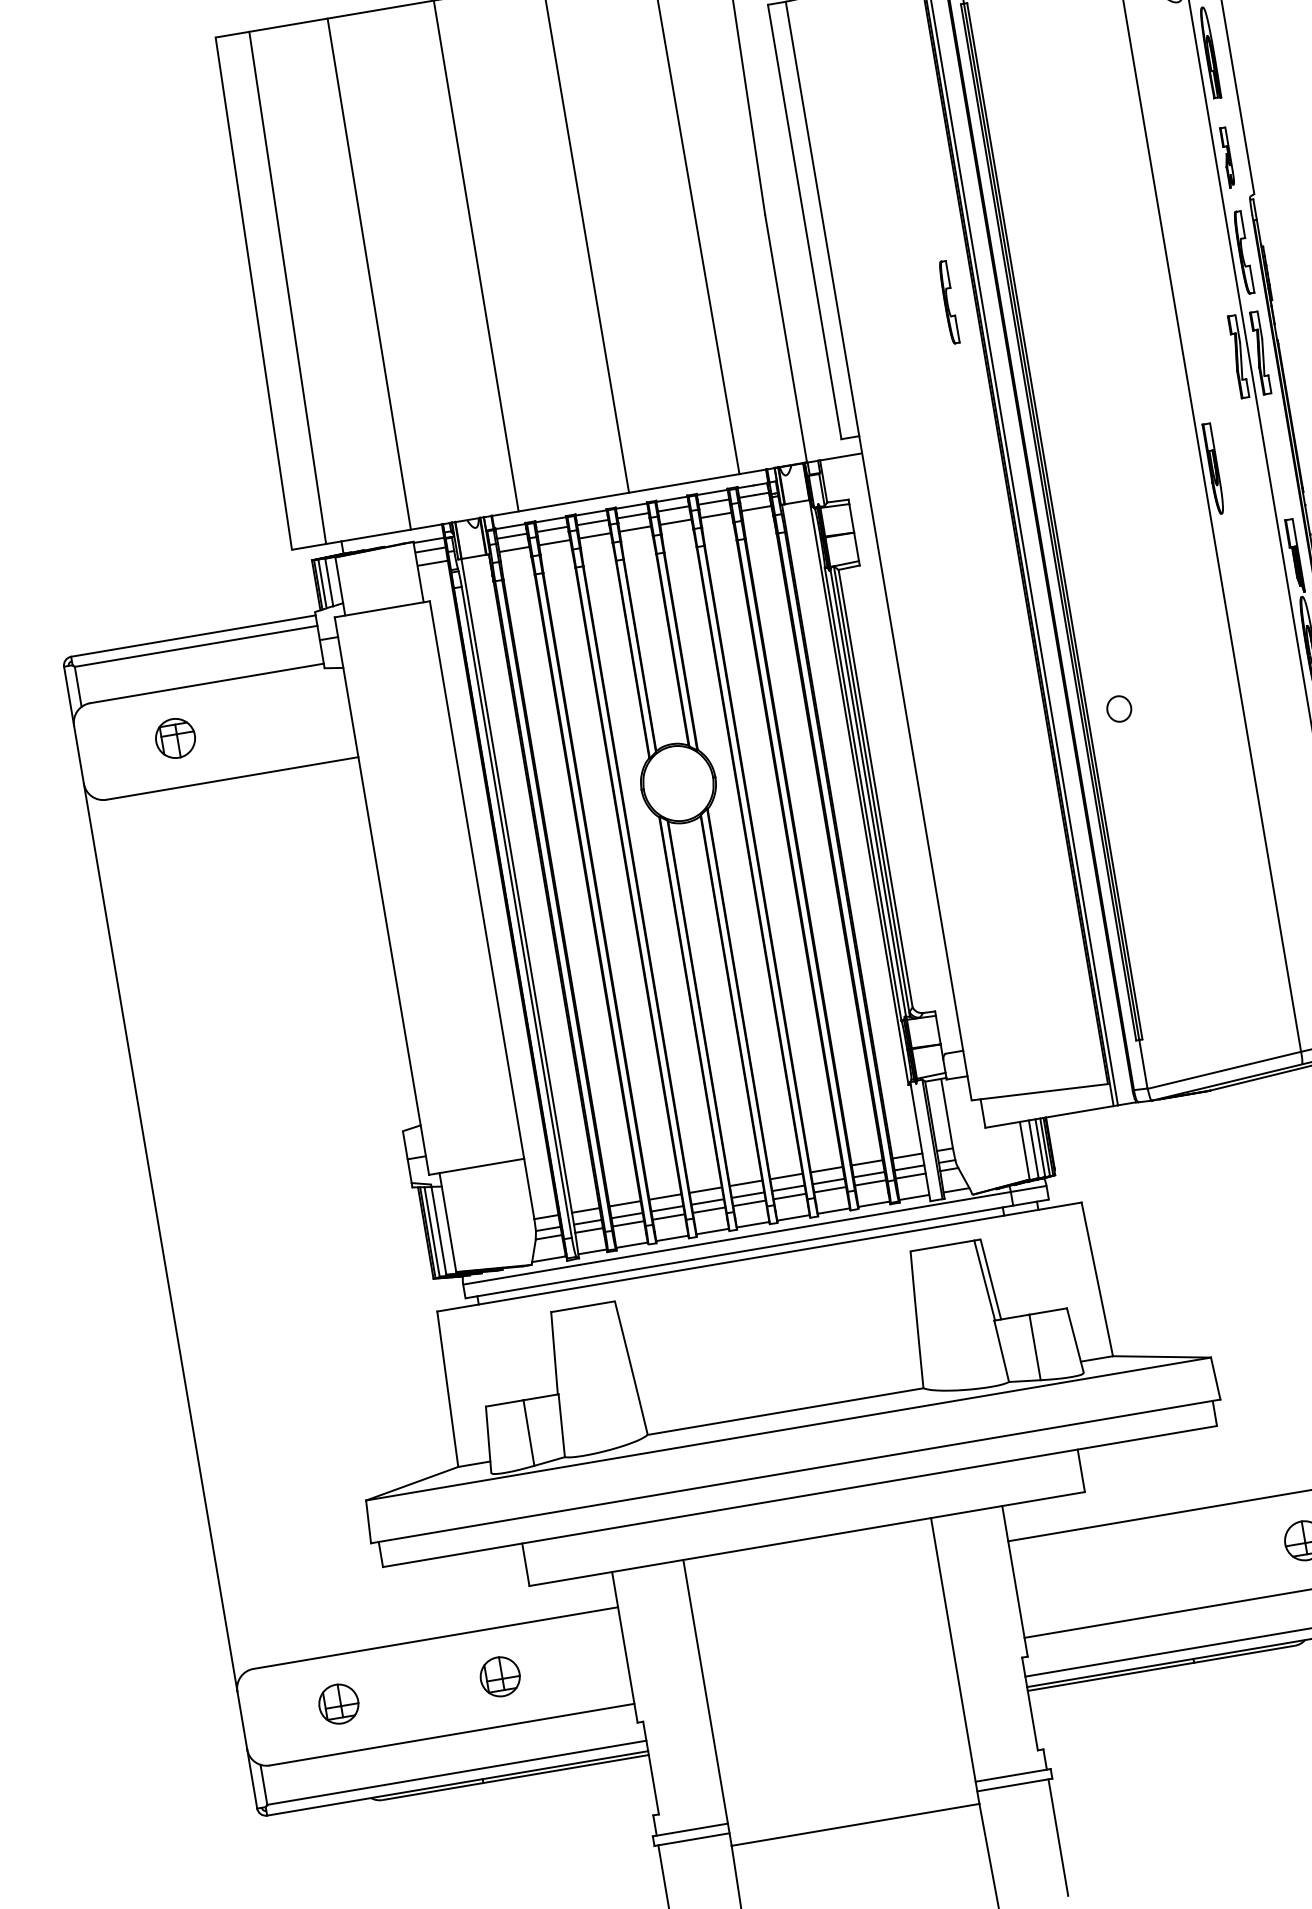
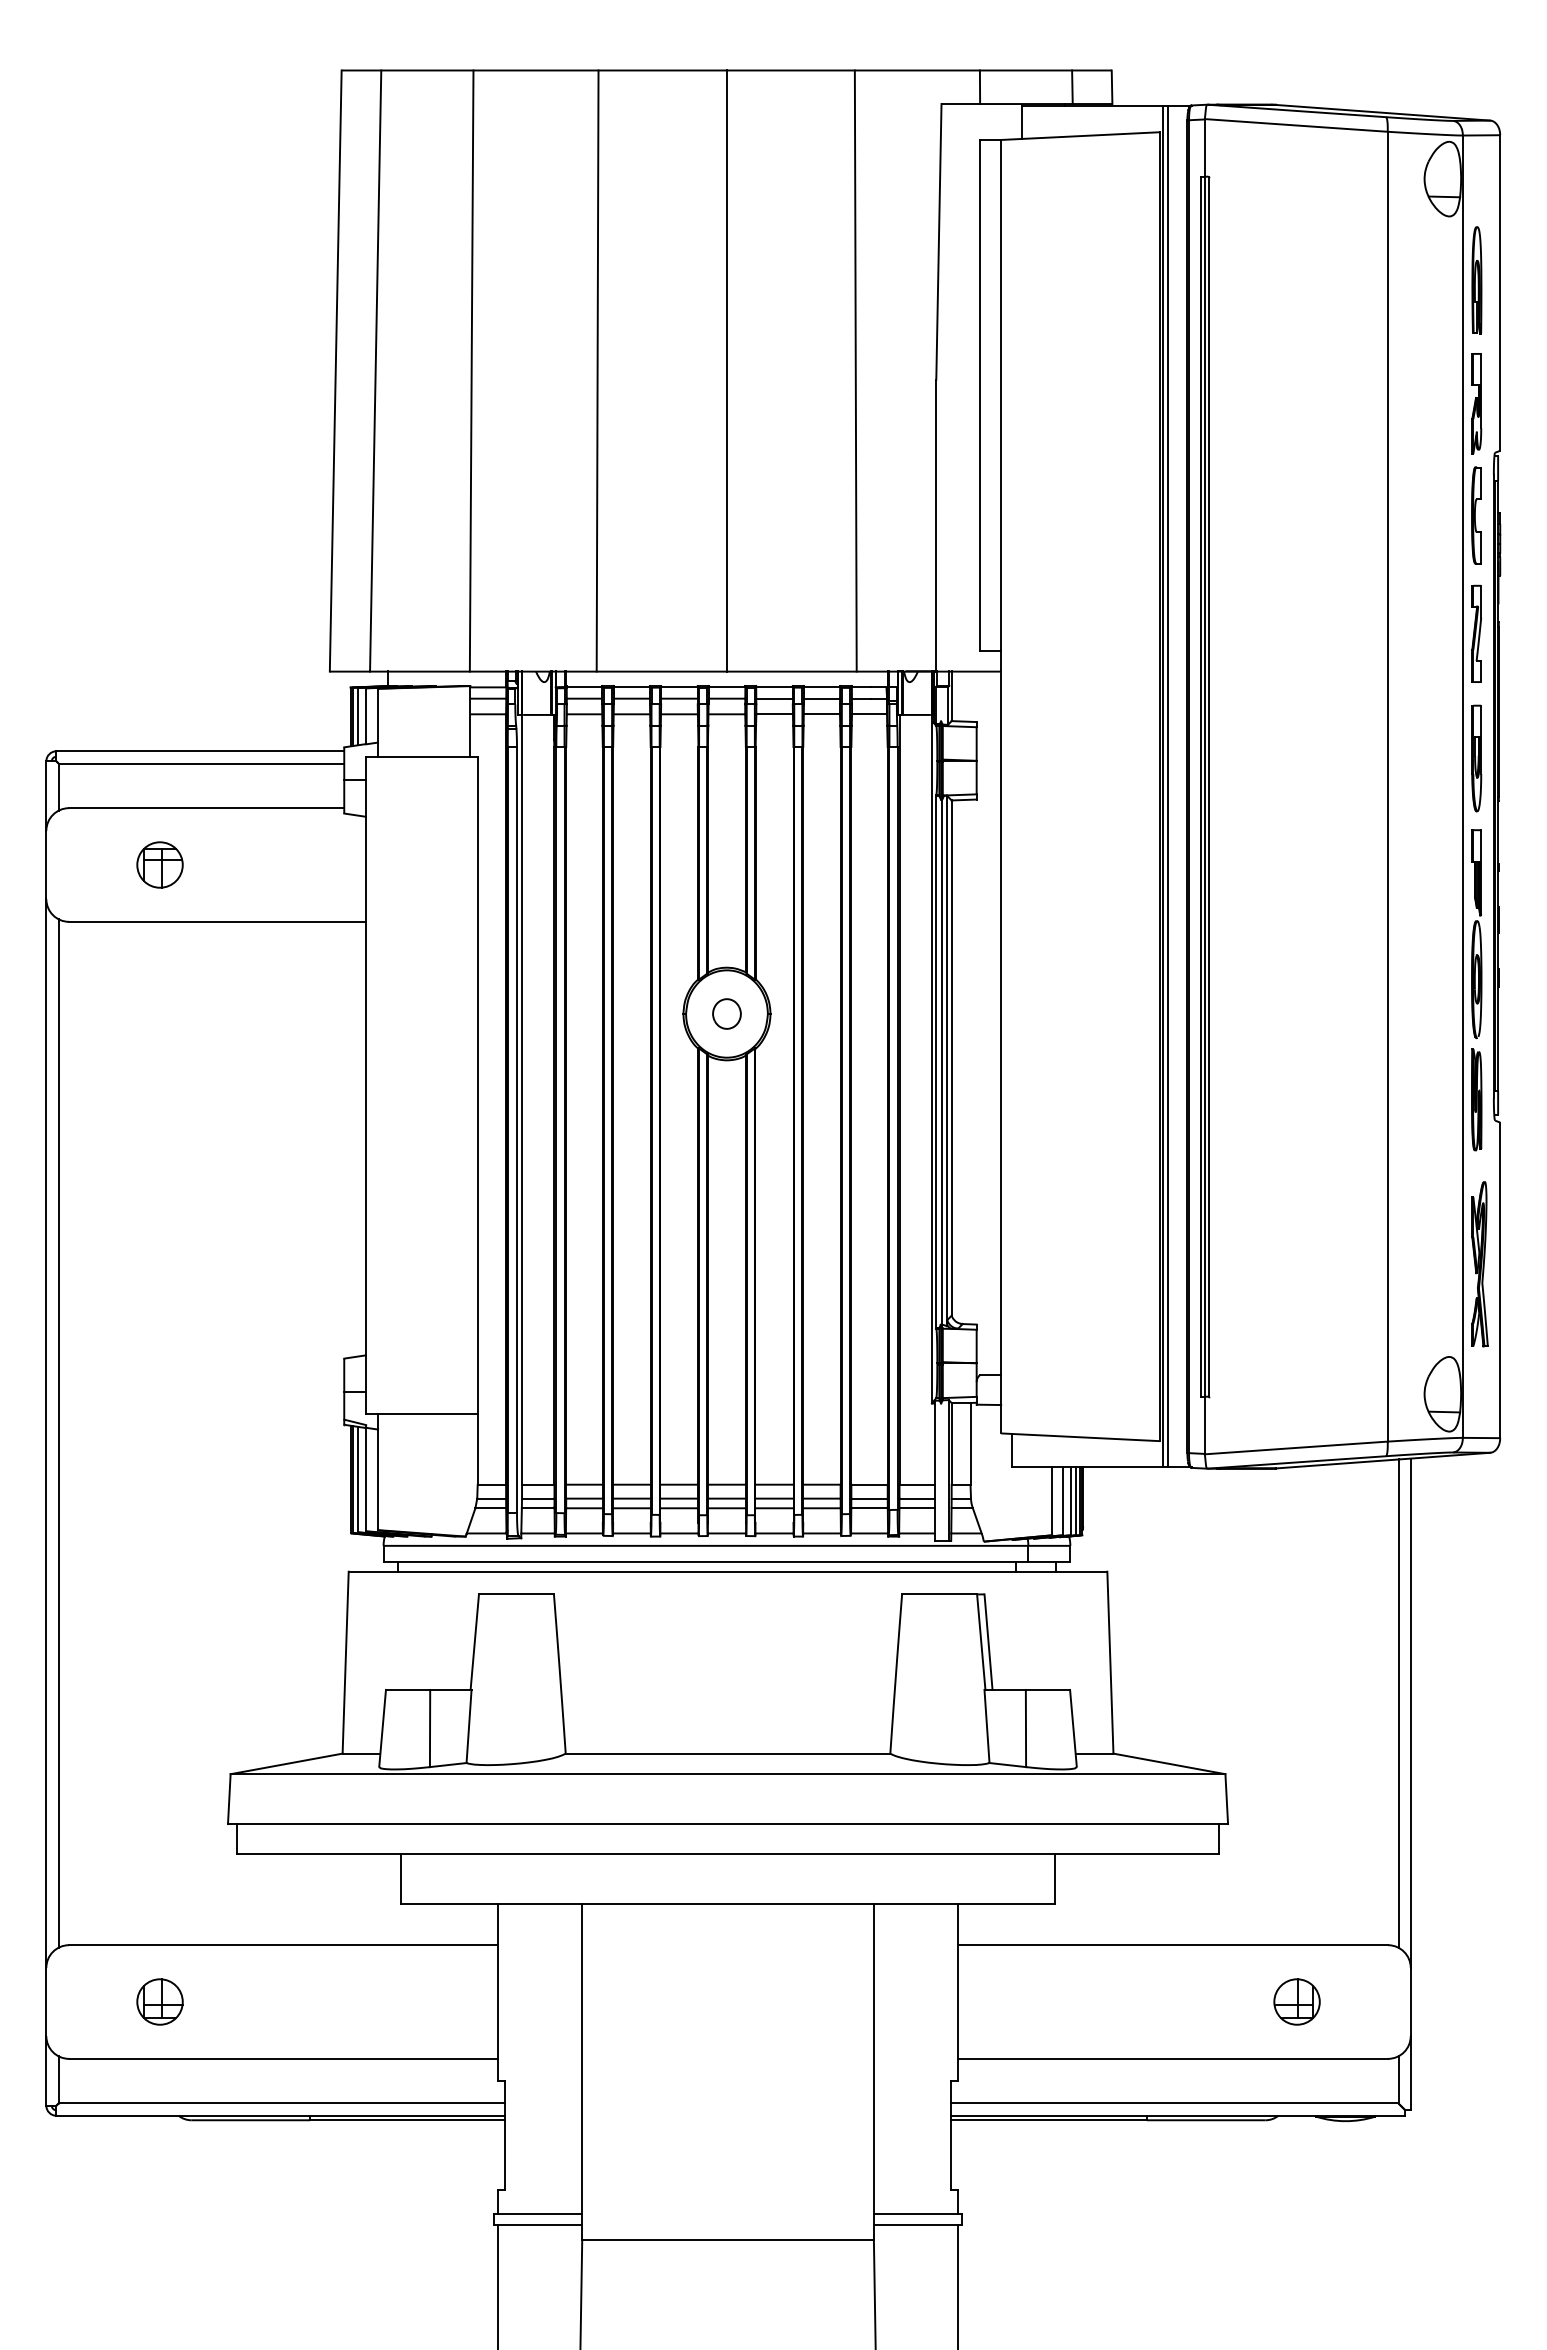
part: (1227, 157) -> (1476, 403), size x1.43
part: (948, 302) -> (1129, 515), removed
part: (1238, 356) -> (1450, 633), removed
part: (1213, 468) -> (1476, 758), moved
part: (1118, 708) -> (726, 1013), moved
line: (170, 1235) -> (58, 1433), added
part: (499, 1676) -> (349, 2001), removed

